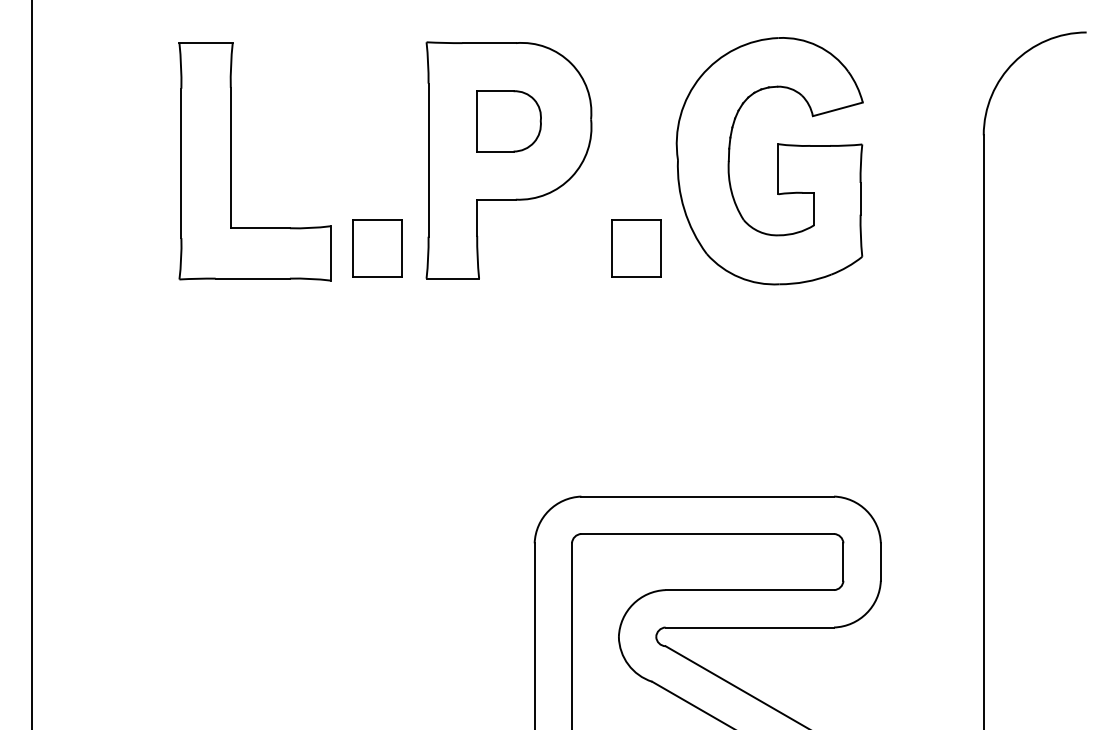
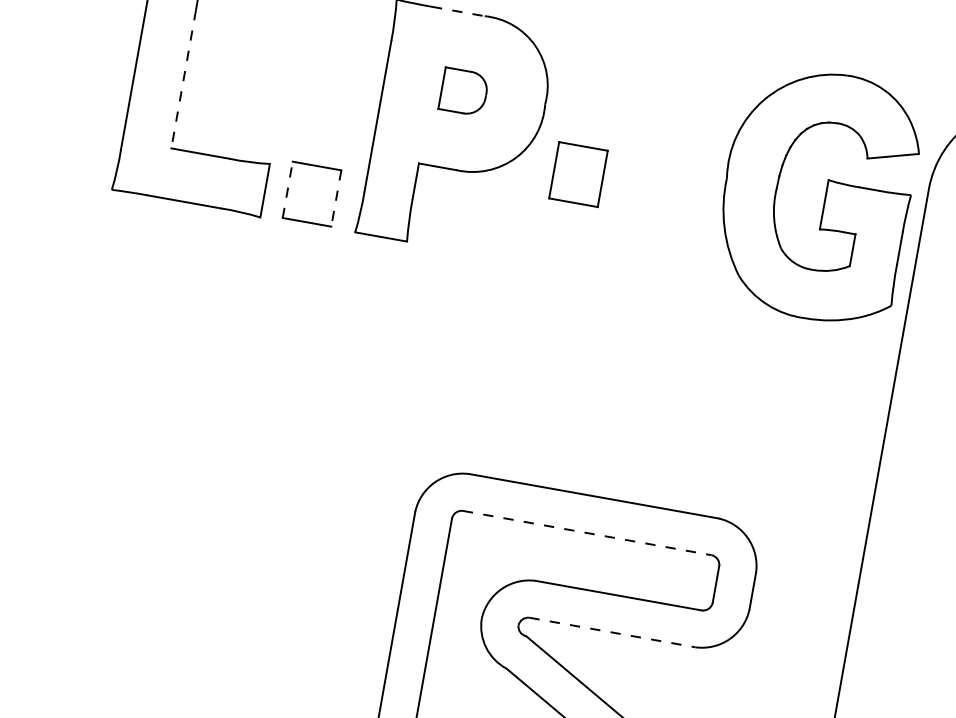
line: (489, 43) -> (458, 11), solid -> dashed
part: (508, 121) -> (463, 92), size x0.7
line: (230, 158) -> (183, 79), solid -> dashed
part: (777, 161) -> (824, 196), moved
line: (352, 248) -> (287, 189), solid -> dashed
line: (401, 248) -> (335, 198), solid -> dashed
part: (636, 248) -> (578, 174), moved
line: (708, 534) -> (587, 533), solid -> dashed
line: (750, 627) -> (613, 632), solid -> dashed

